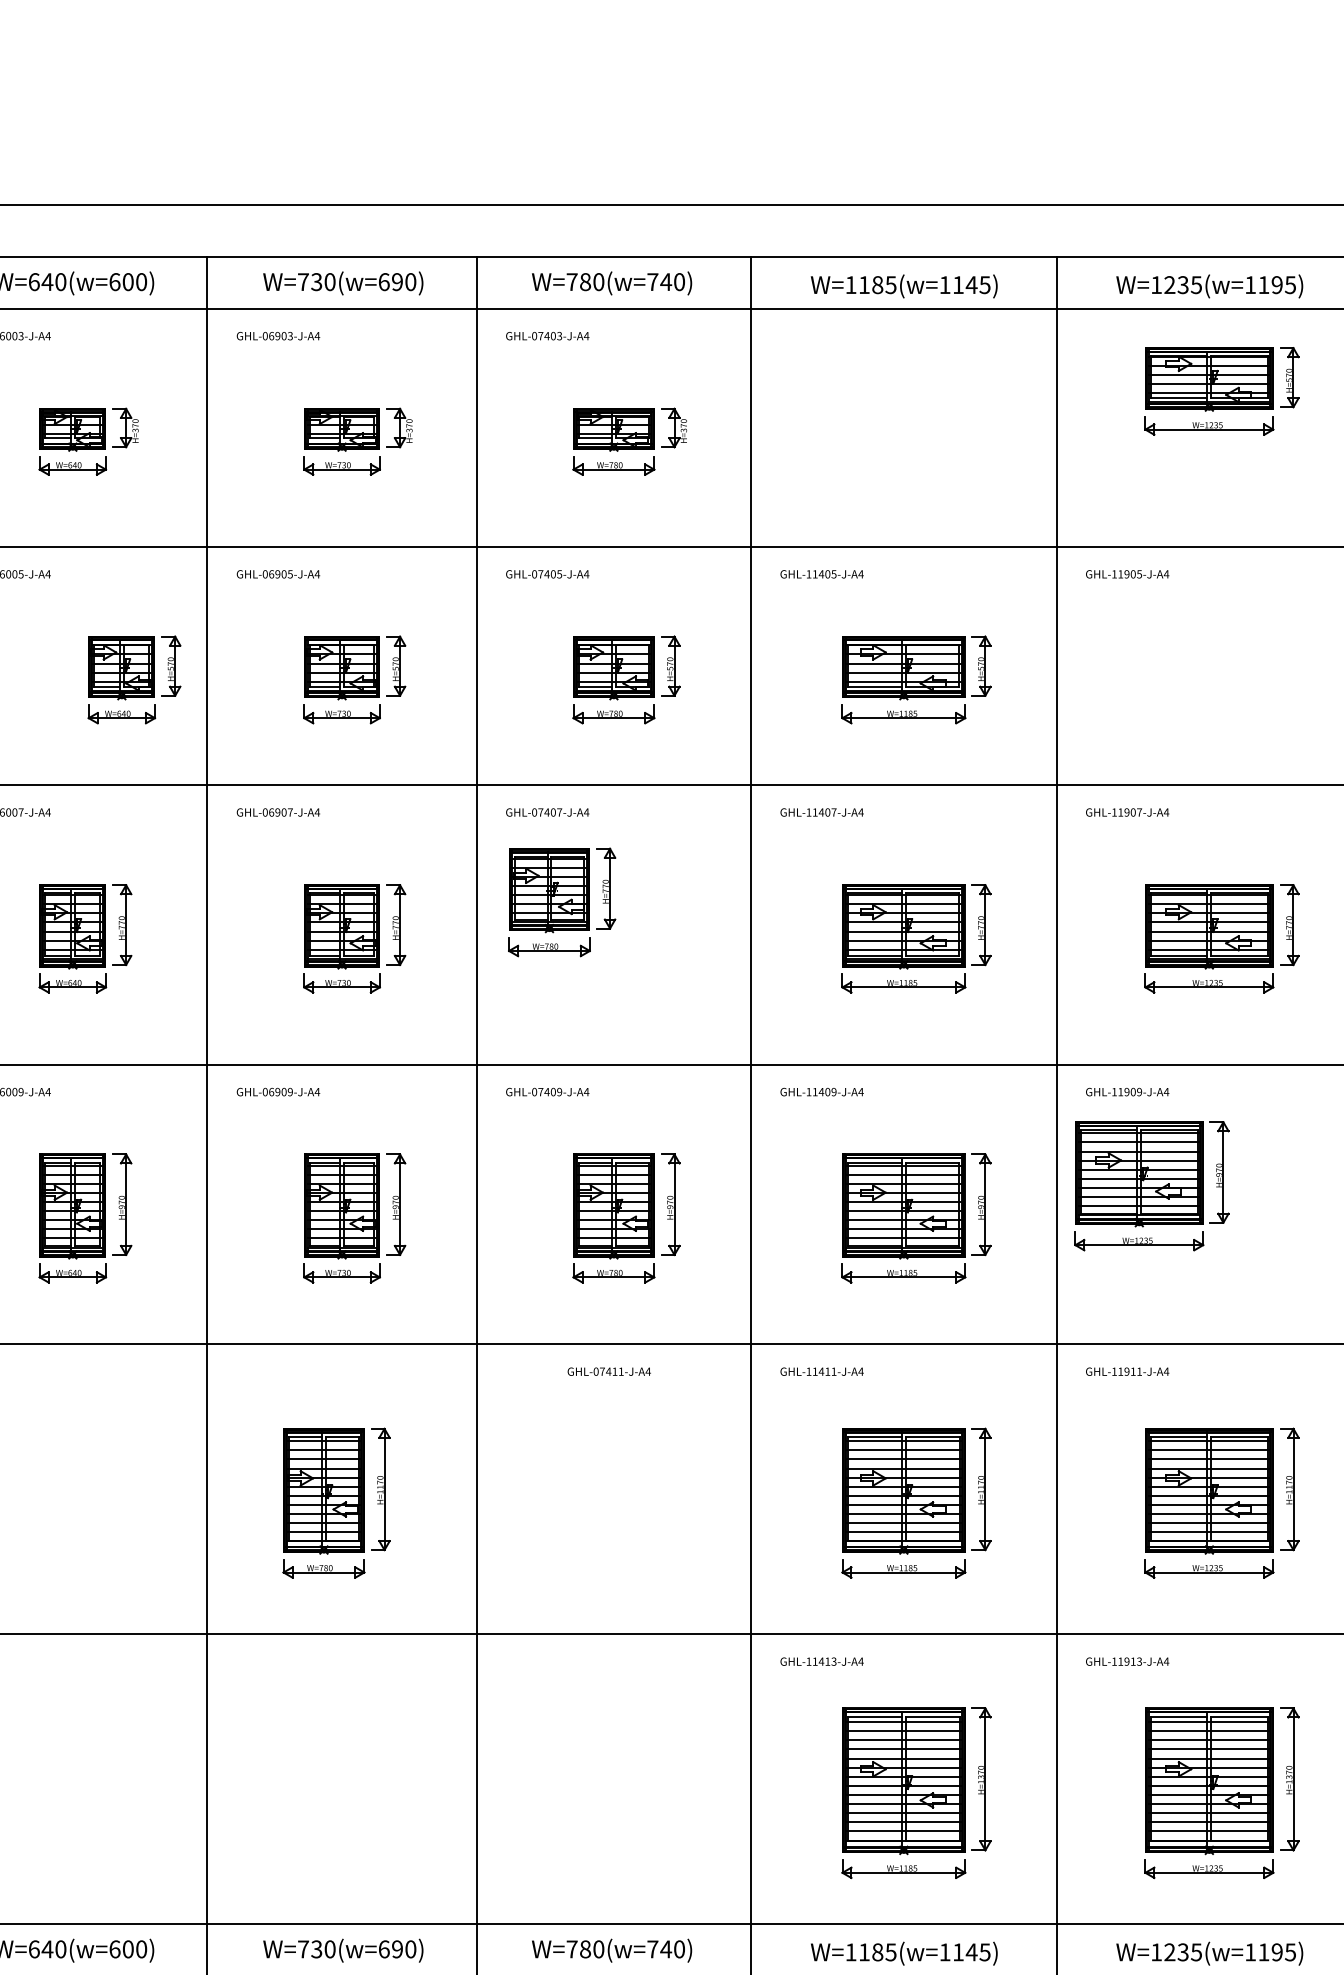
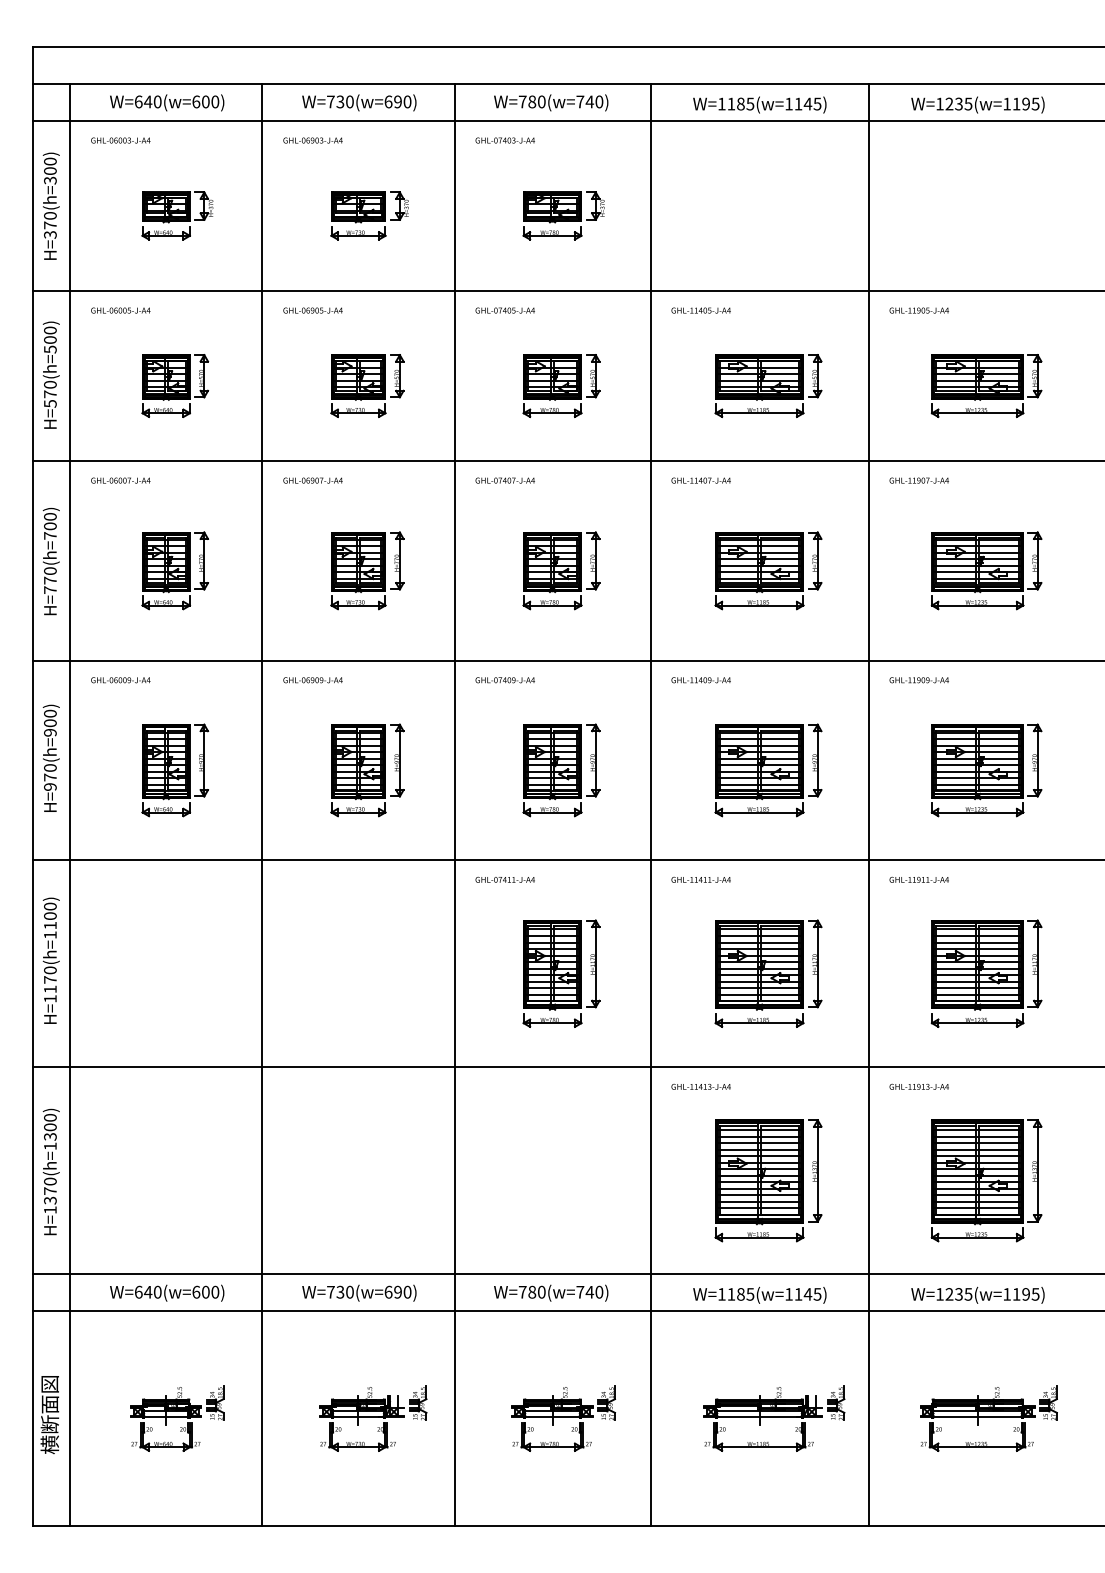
part: (1221, 390) -> (986, 385), moved
part: (134, 679) -> (175, 385), moved
part: (562, 901) -> (561, 570), moved
part: (1151, 1186) -> (986, 770), moved
text: (608, 1371) -> (504, 879), moved
part: (336, 1502) -> (561, 973), moved

